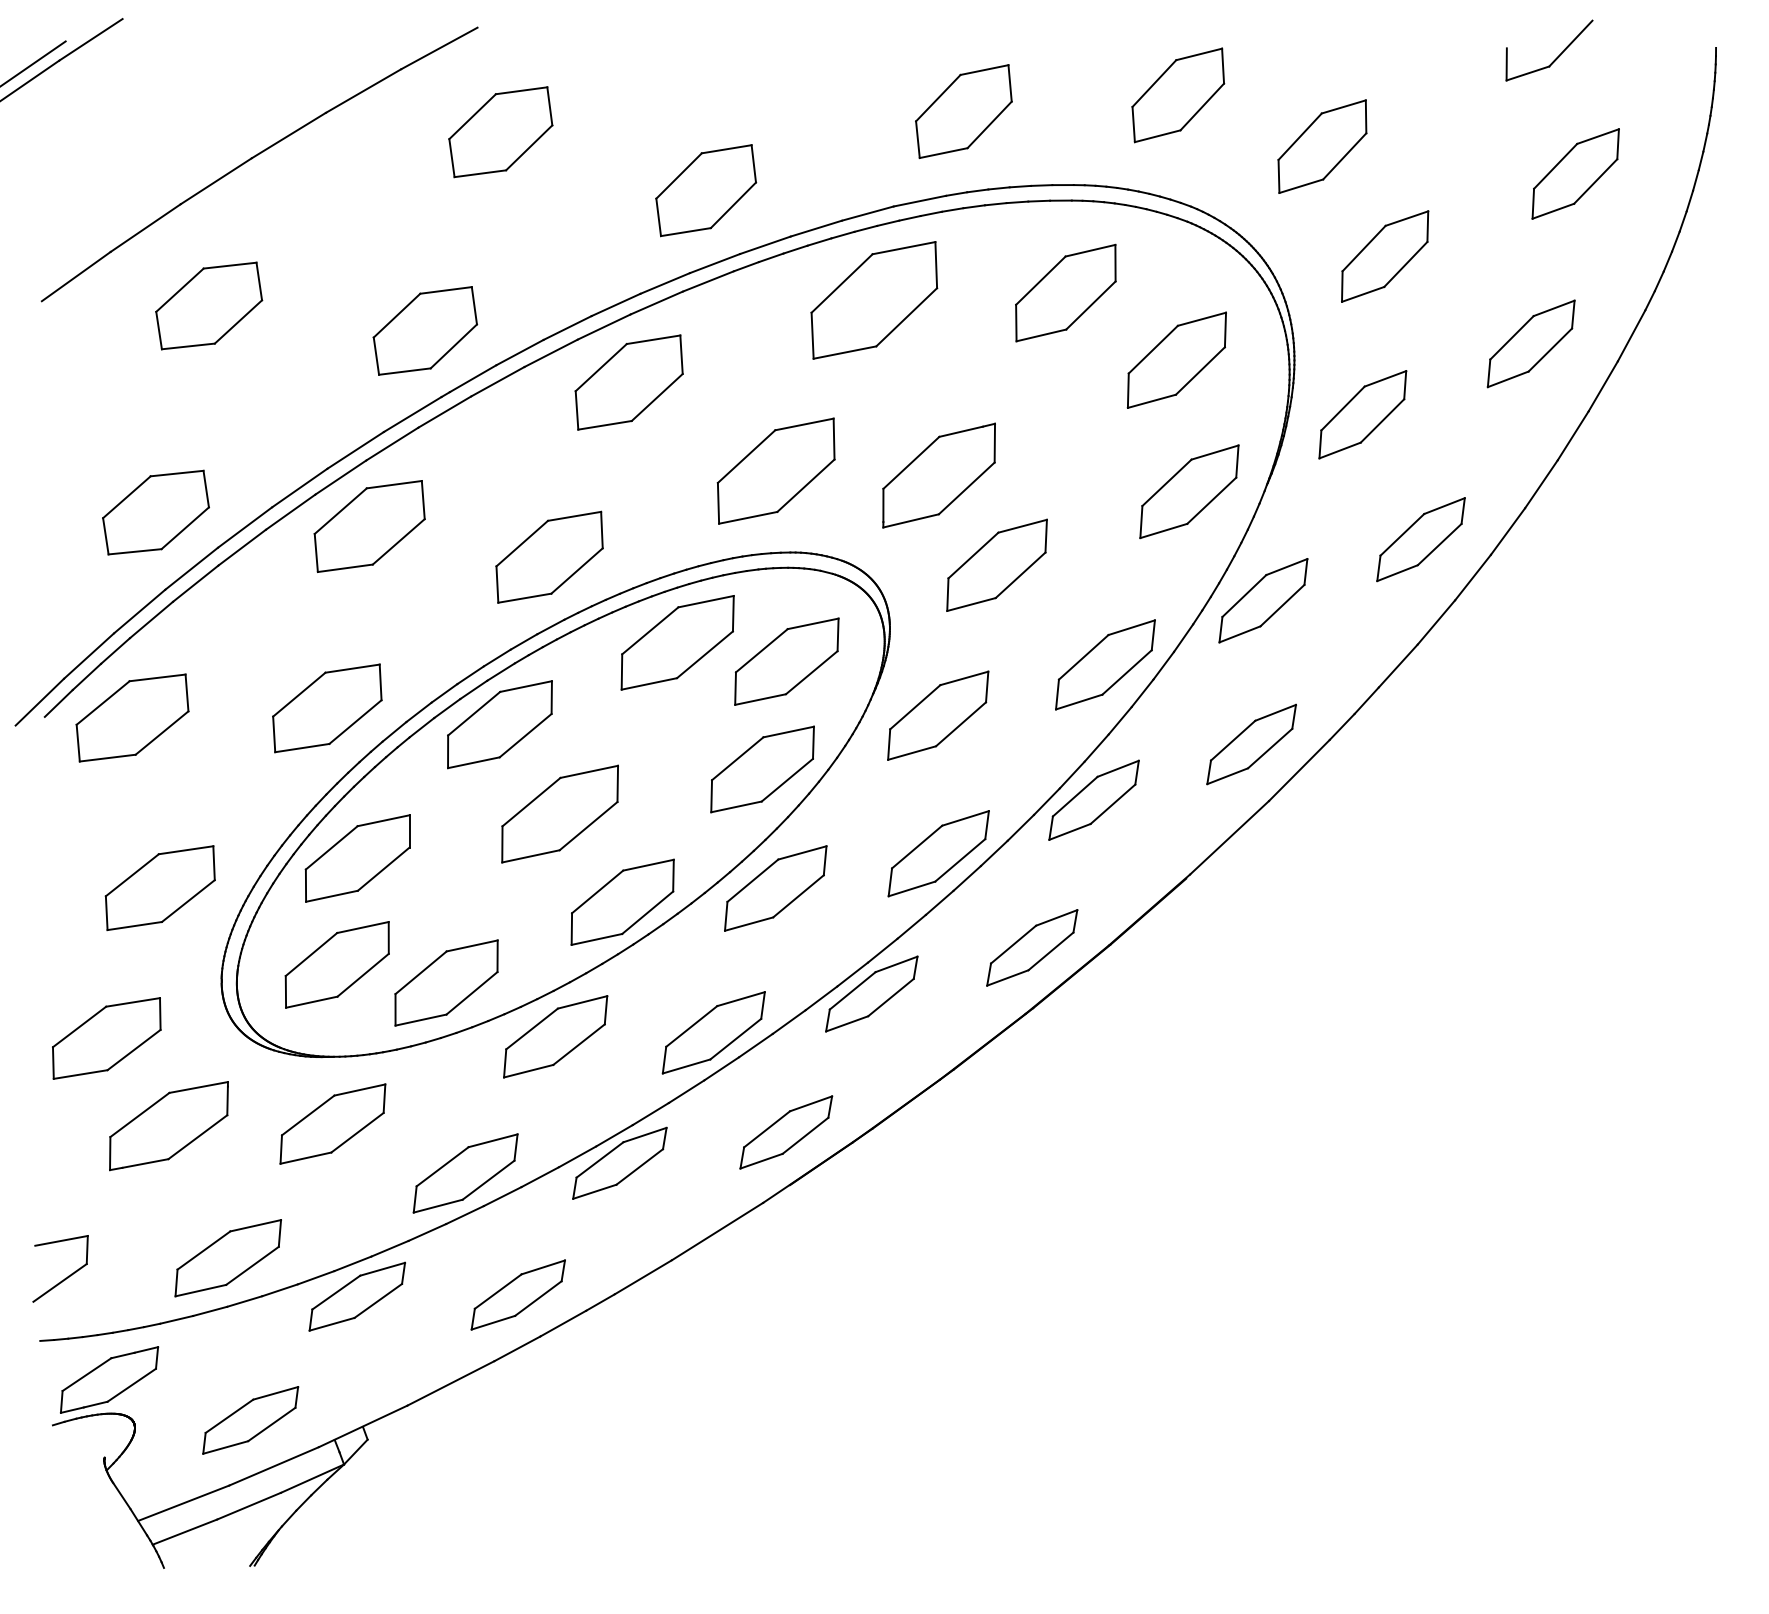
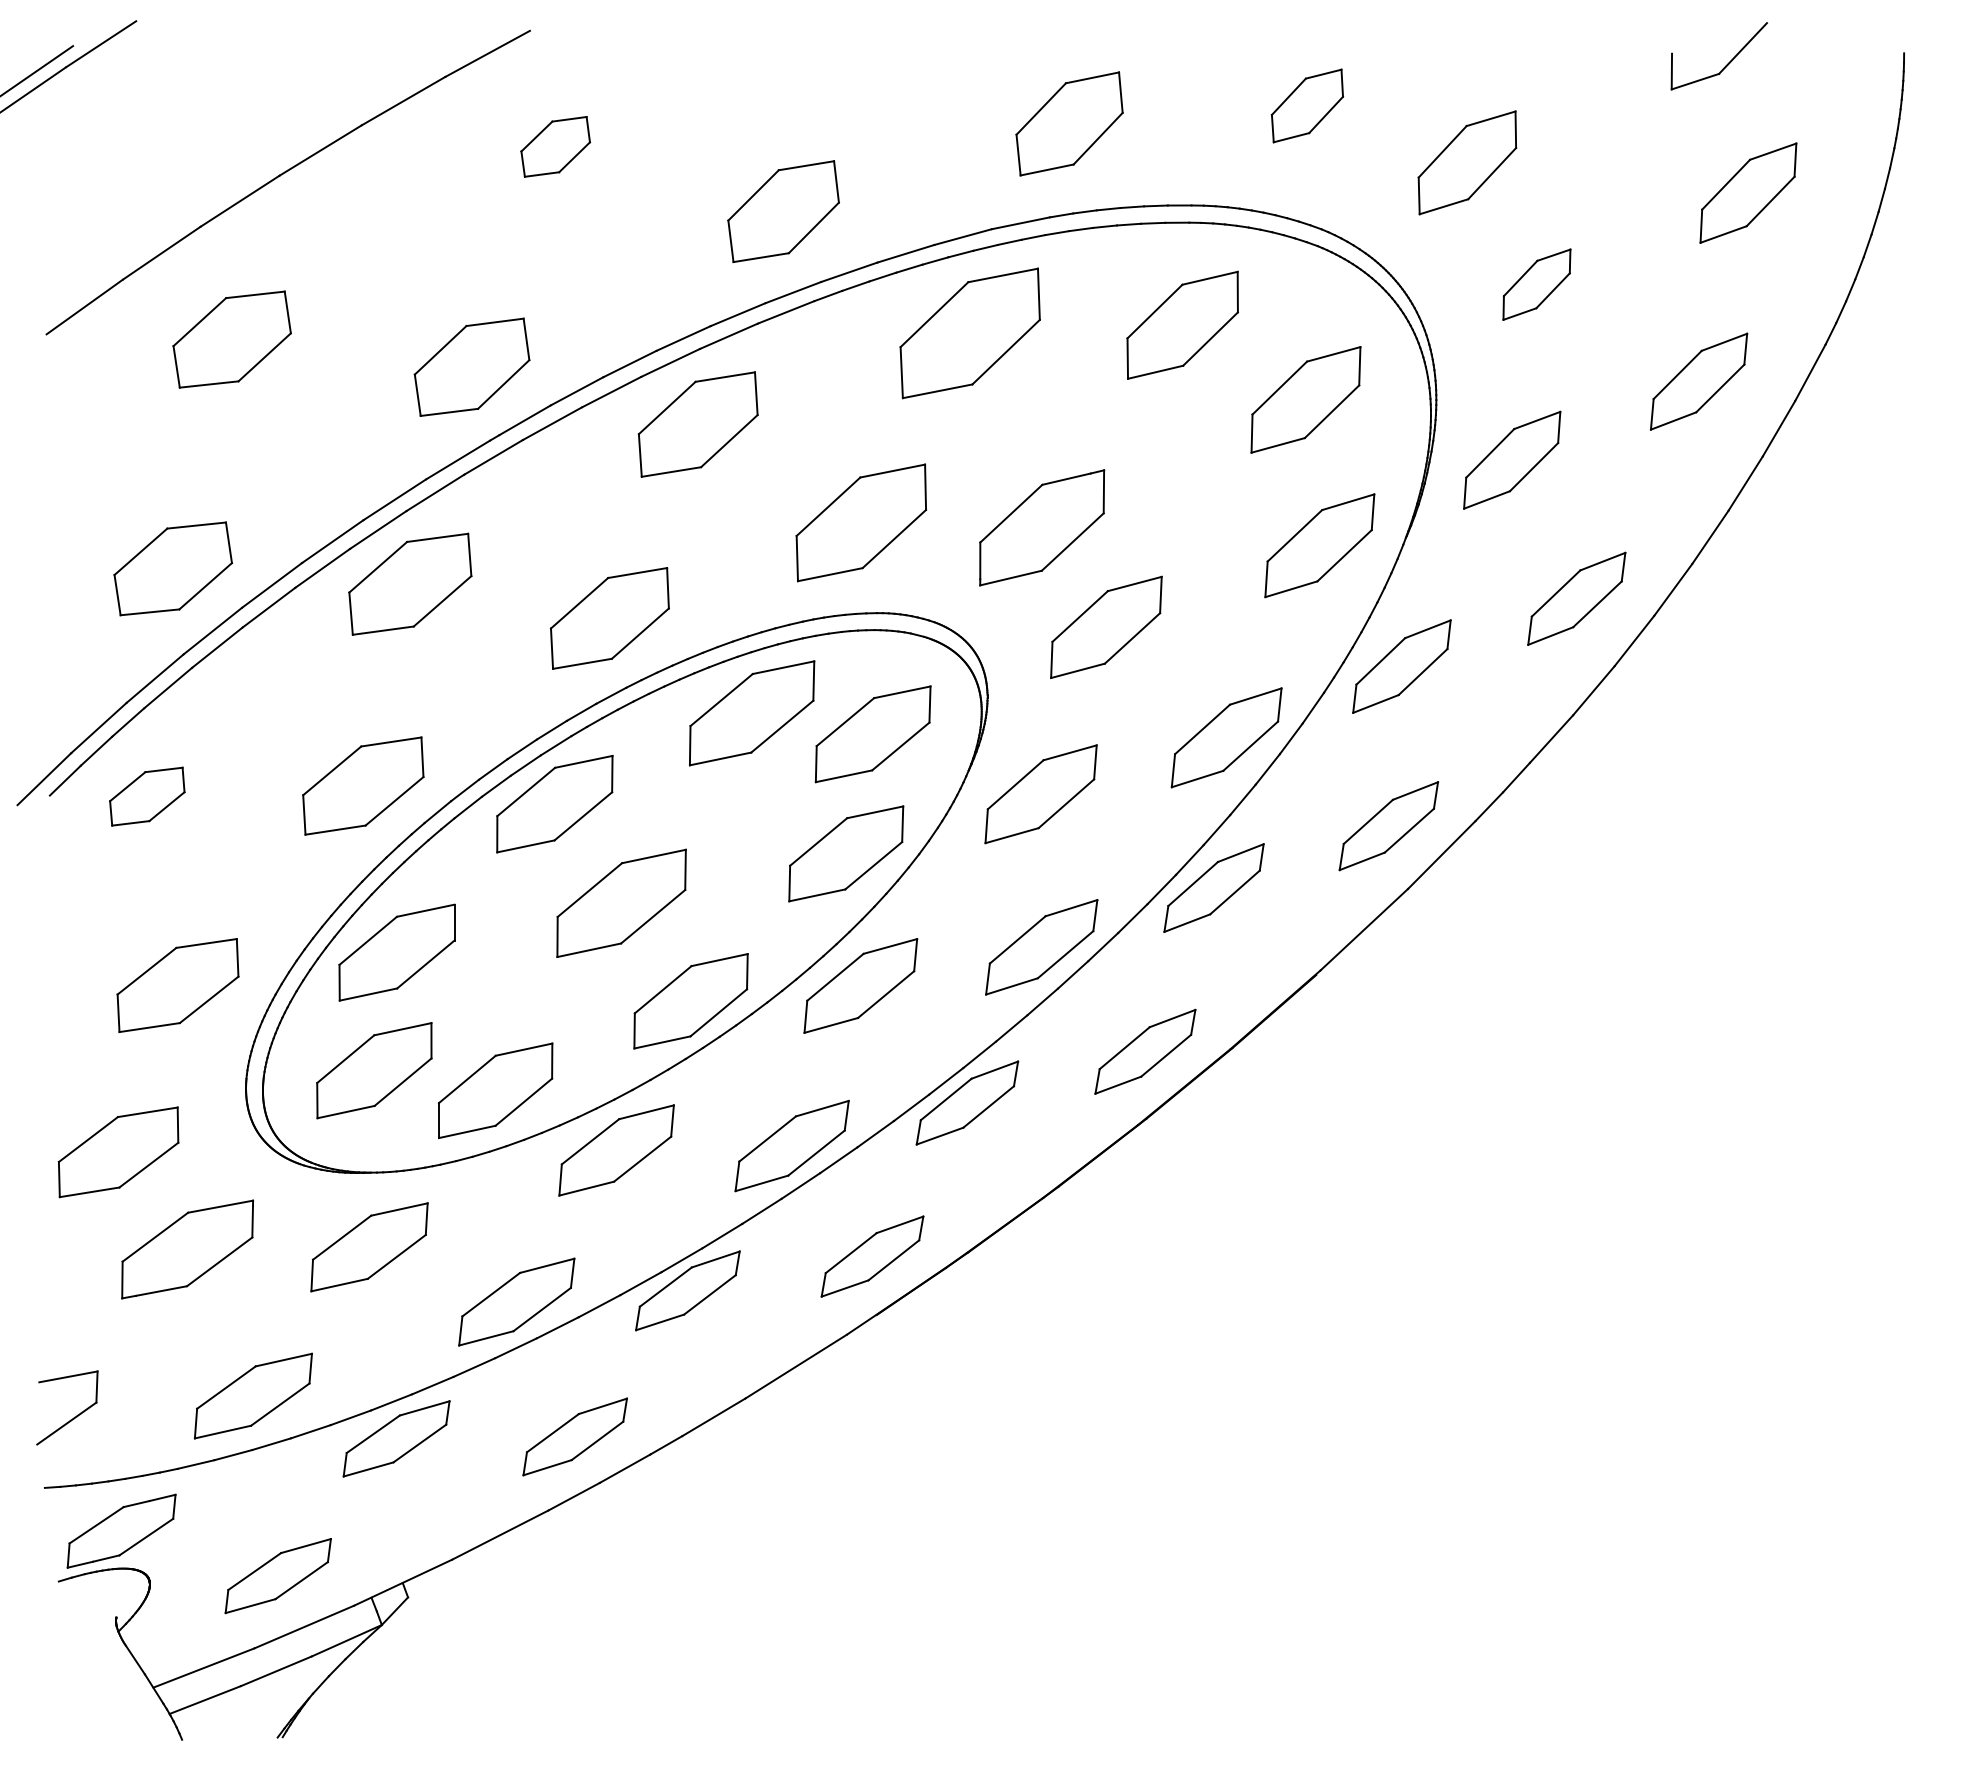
part: (1178, 94) -> (1307, 105), size x0.7
part: (500, 131) -> (555, 146), size x0.6
part: (1384, 256) -> (1536, 284), size x0.7
part: (132, 717) -> (147, 796), size x0.6

